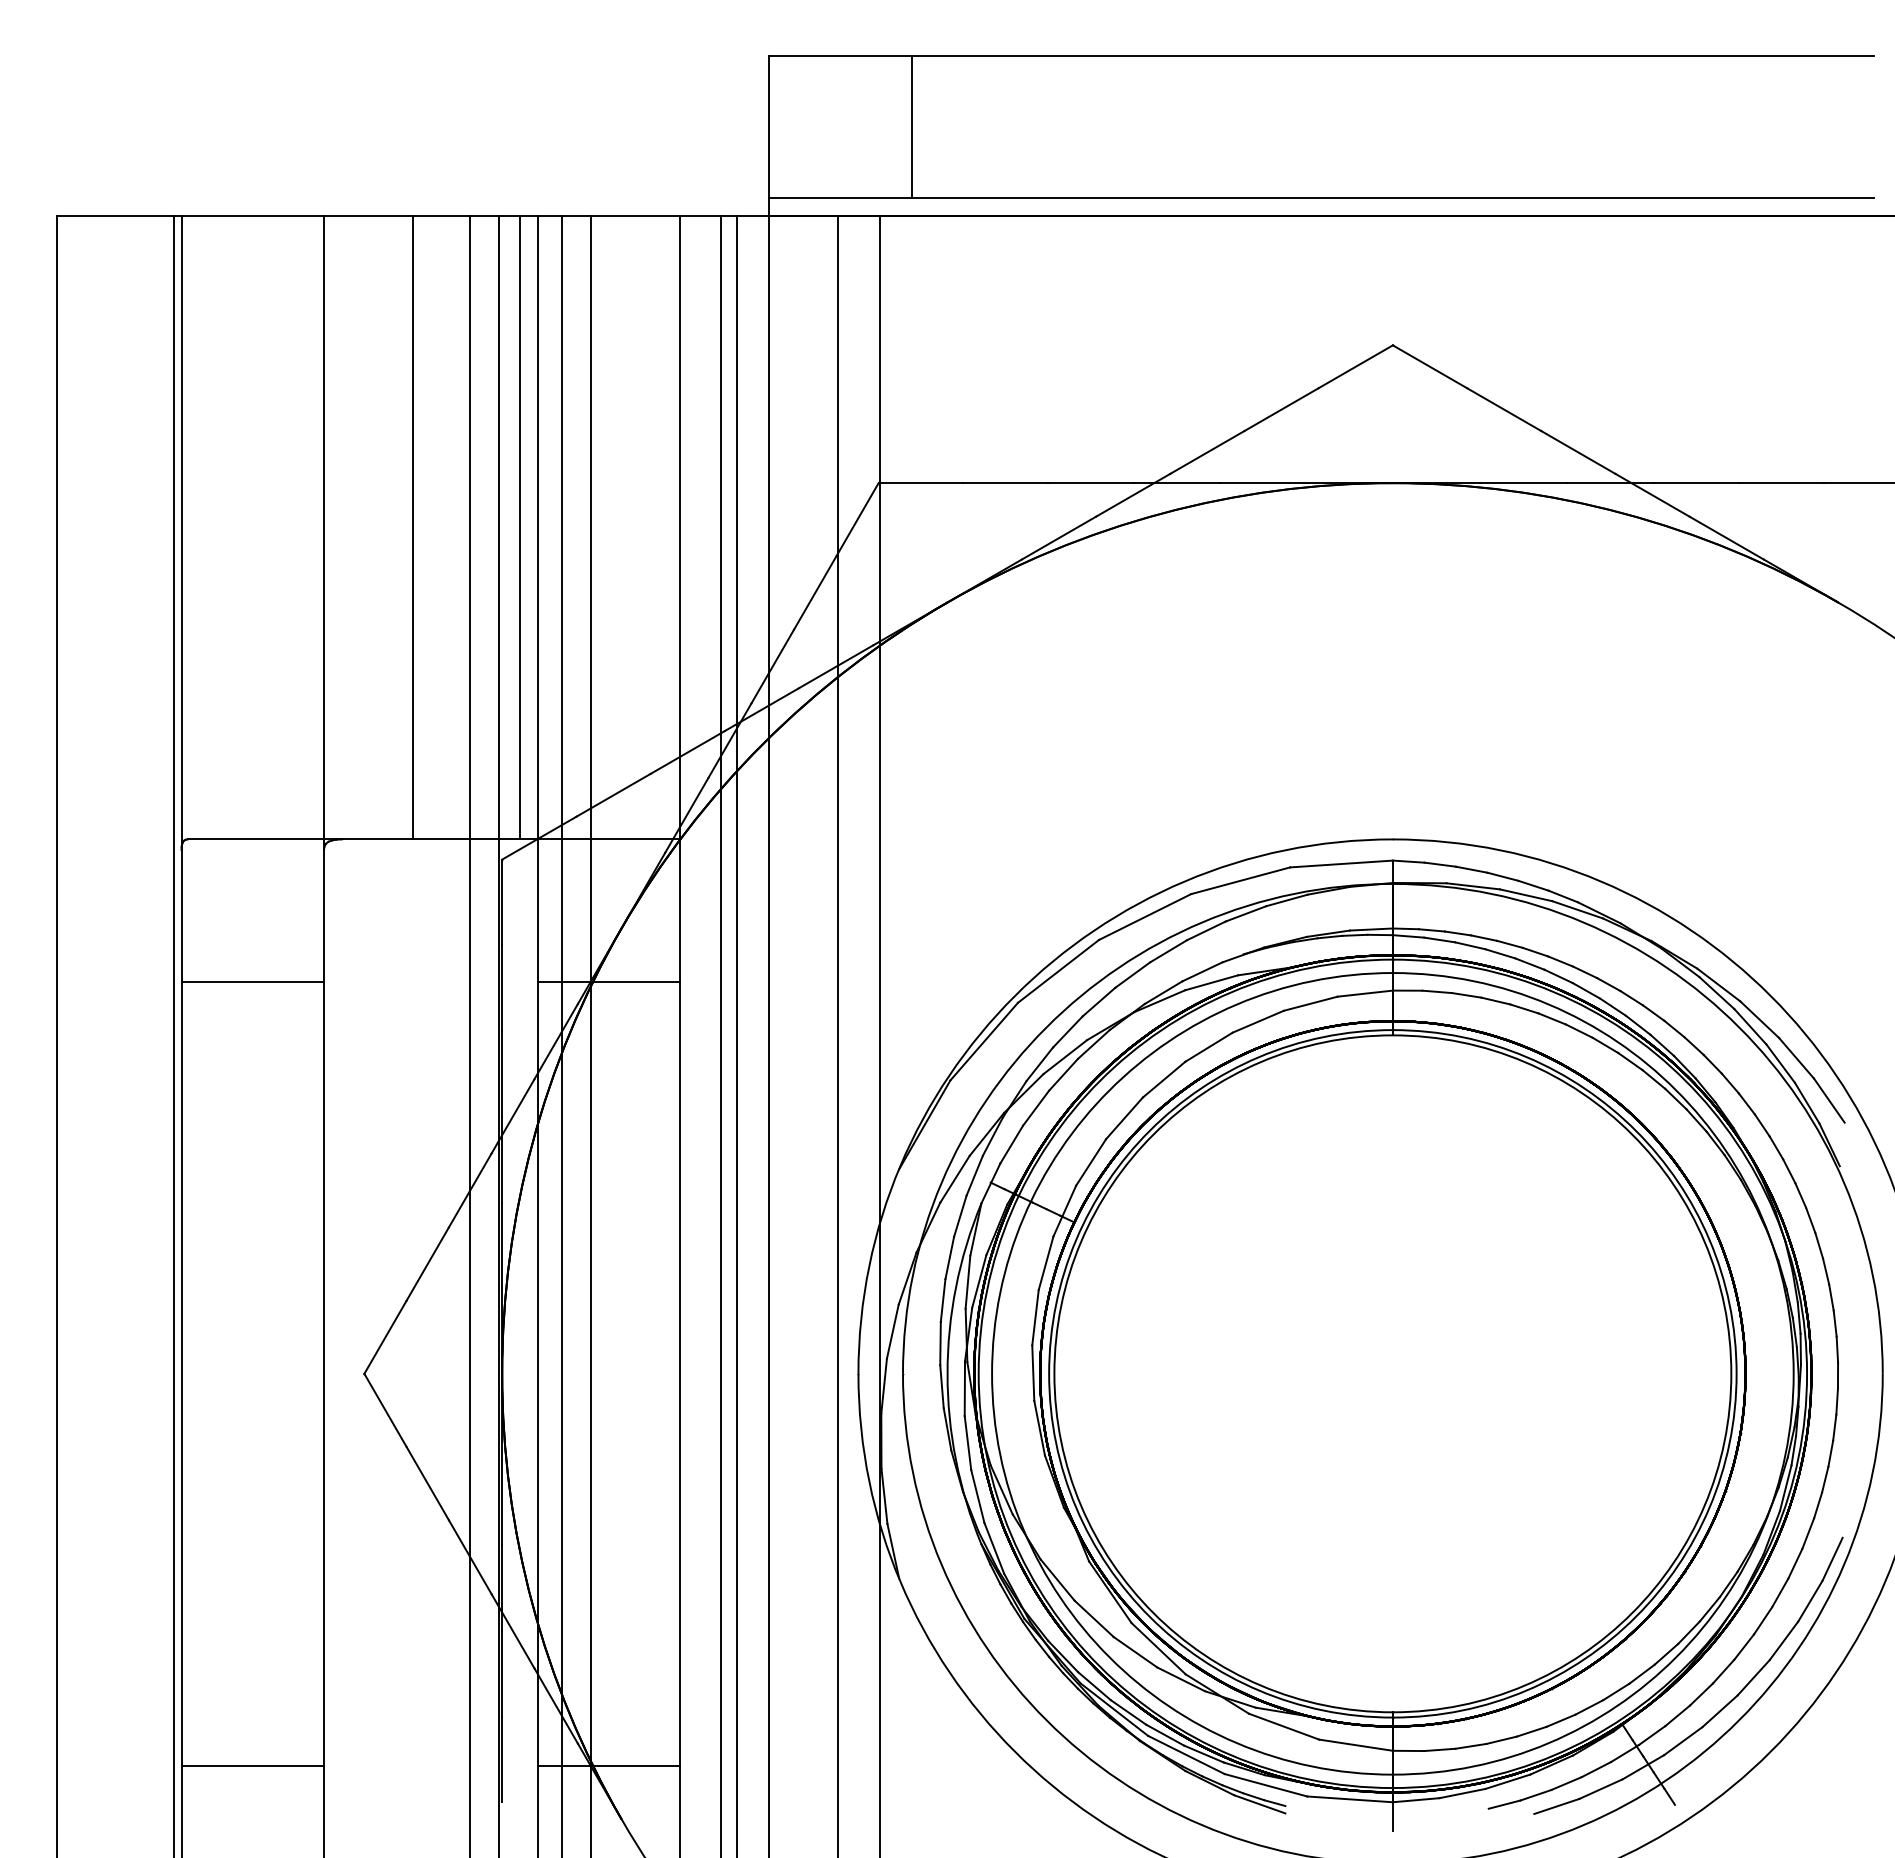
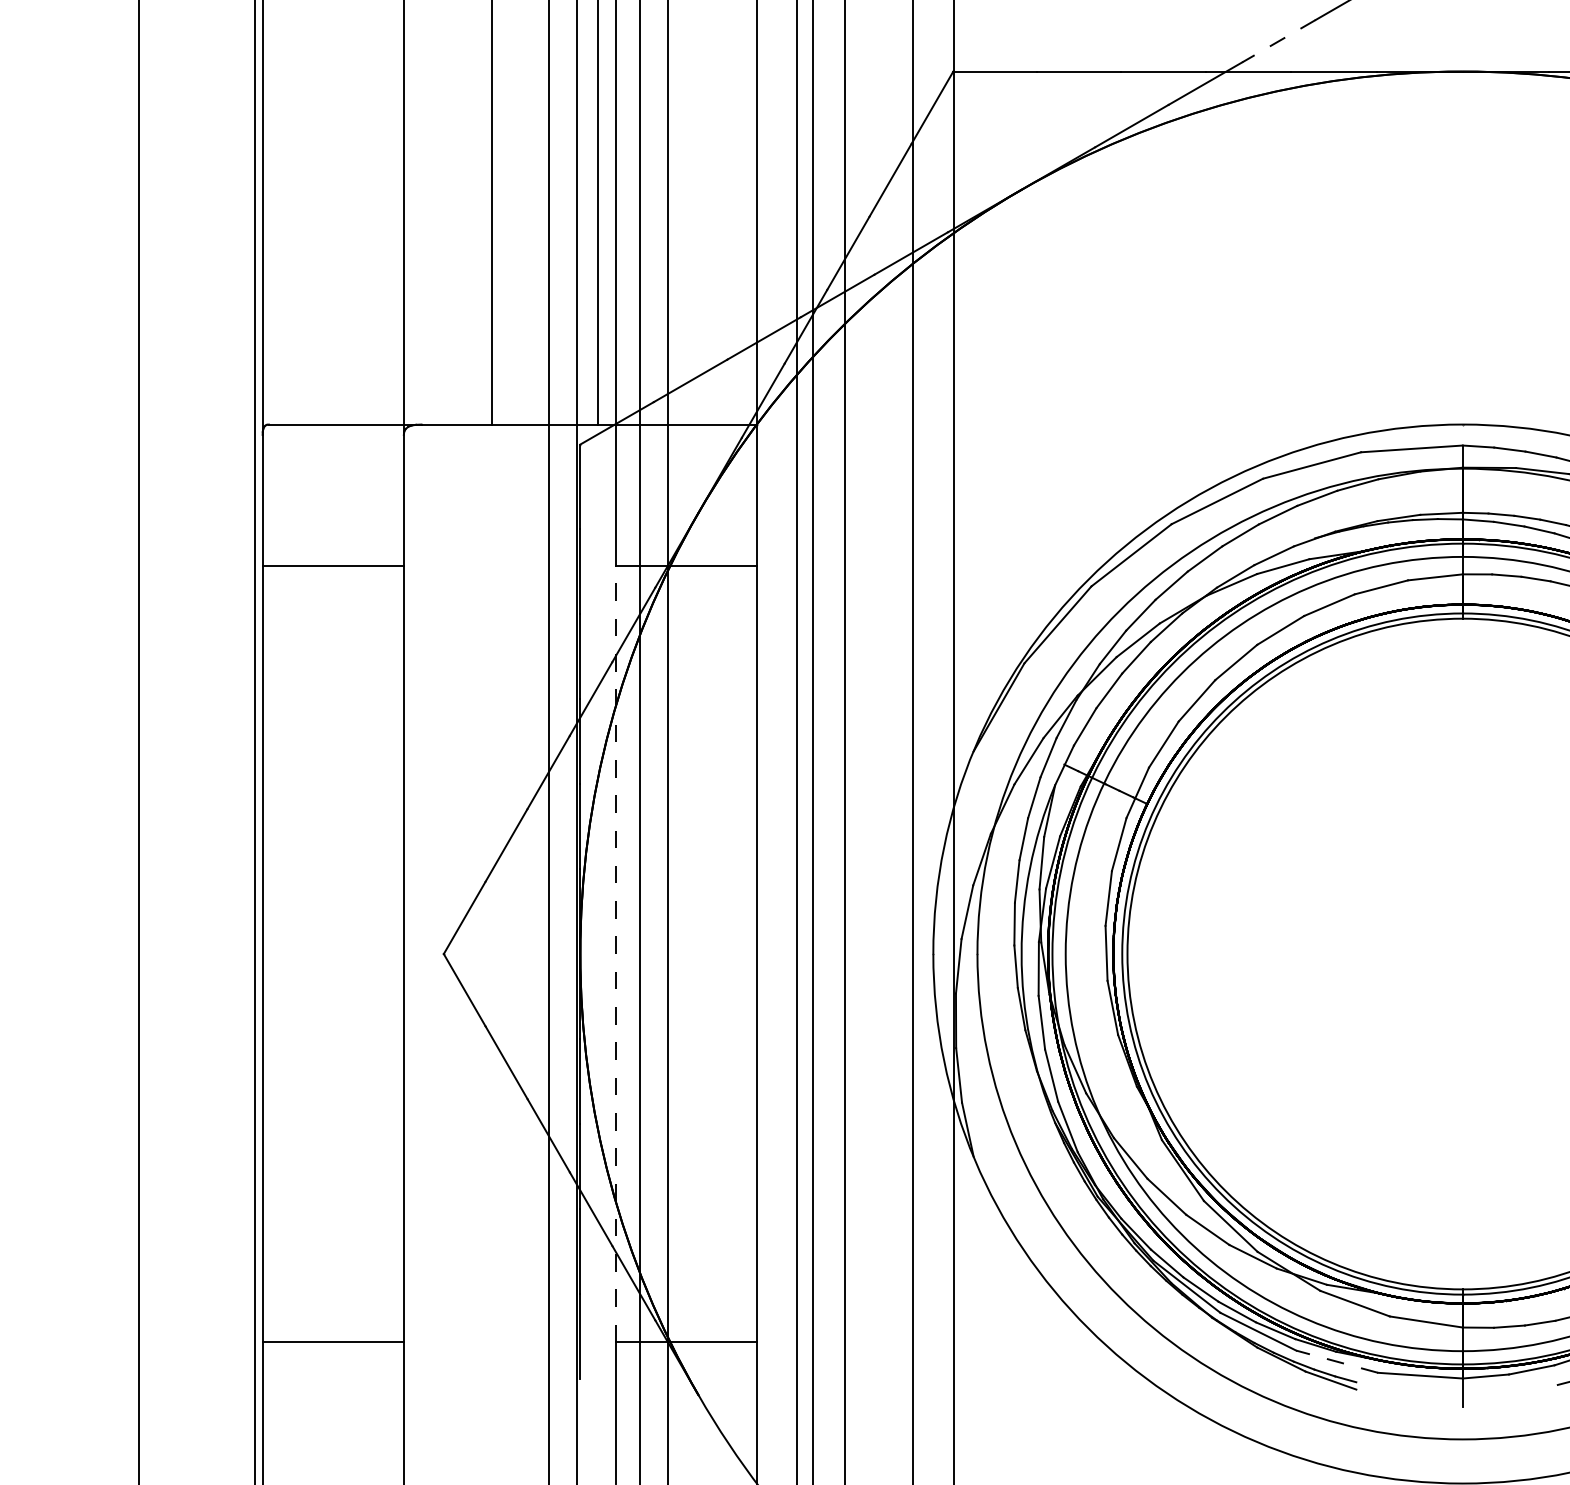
line: (1207, 452) -> (1279, 41), solid -> dashed
line: (537, 1373) -> (615, 953), solid -> dashed
line: (1265, 1785) -> (1336, 1361), solid -> dashed

